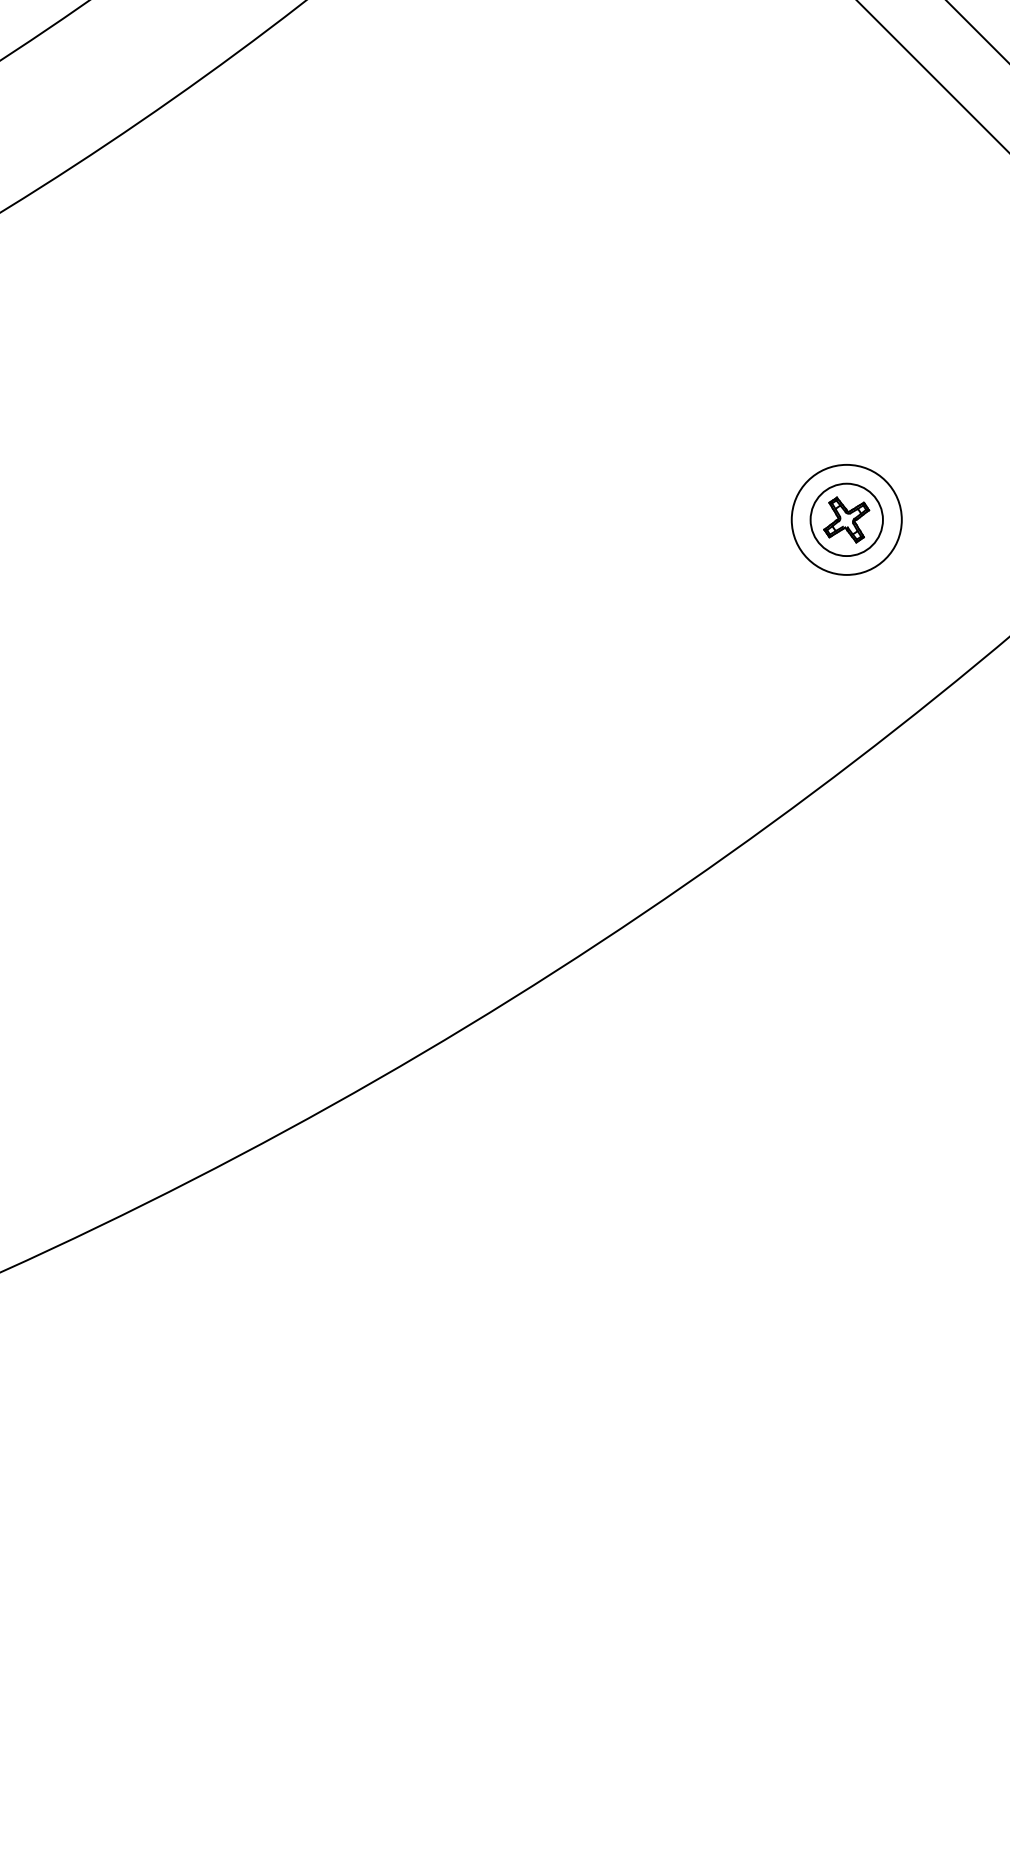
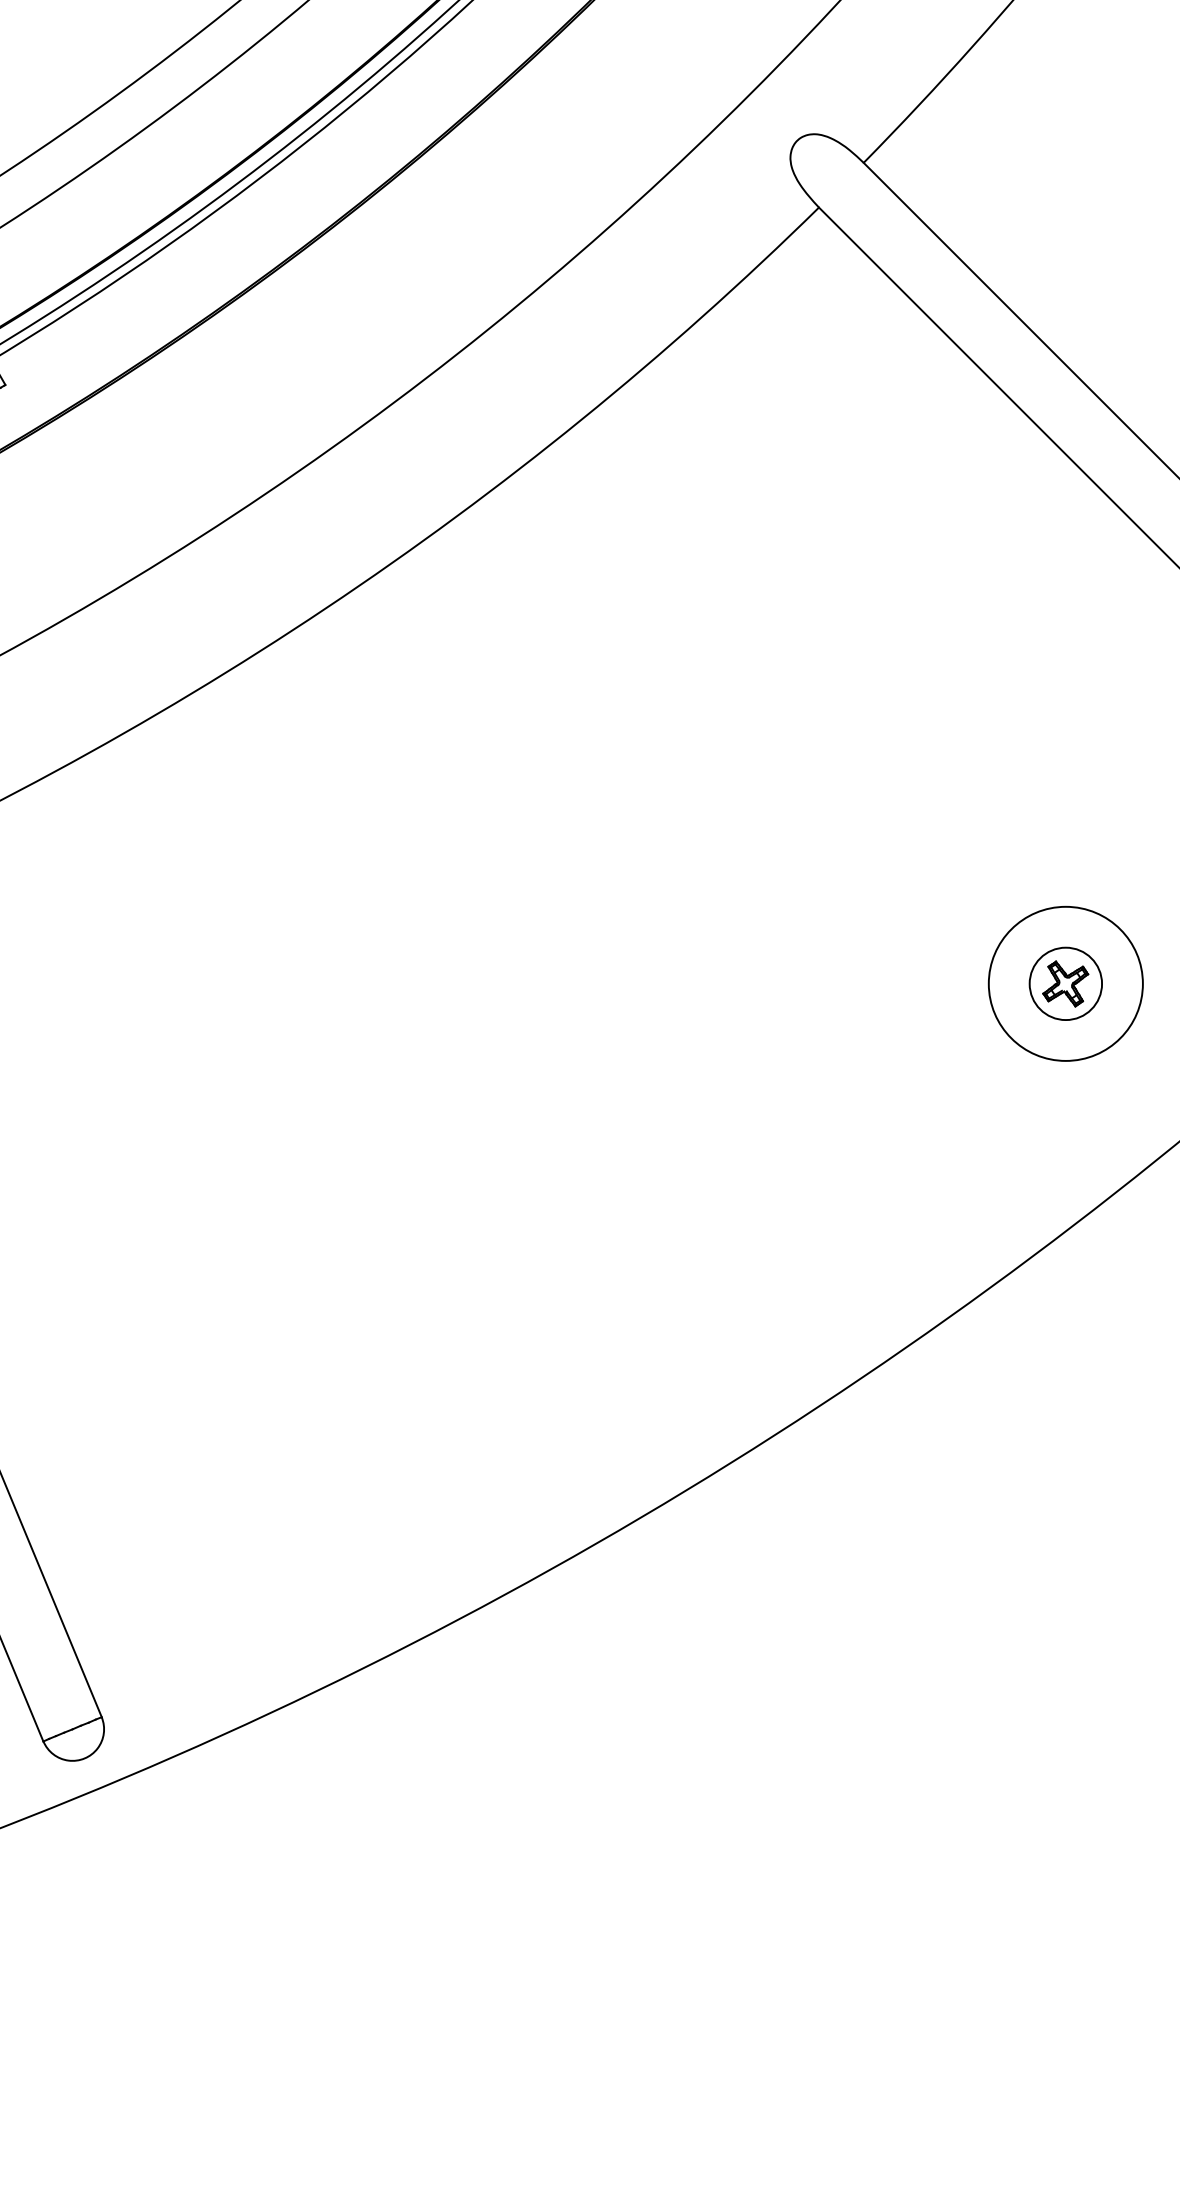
circle: (846, 519) -> (1065, 983), size x1.4

